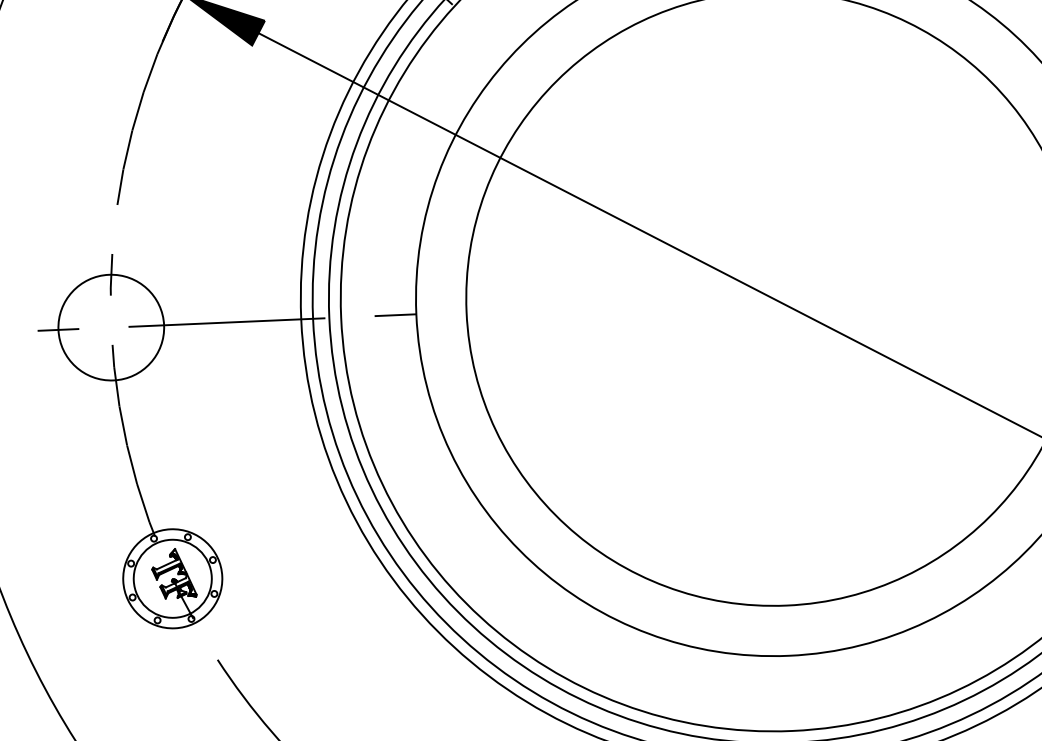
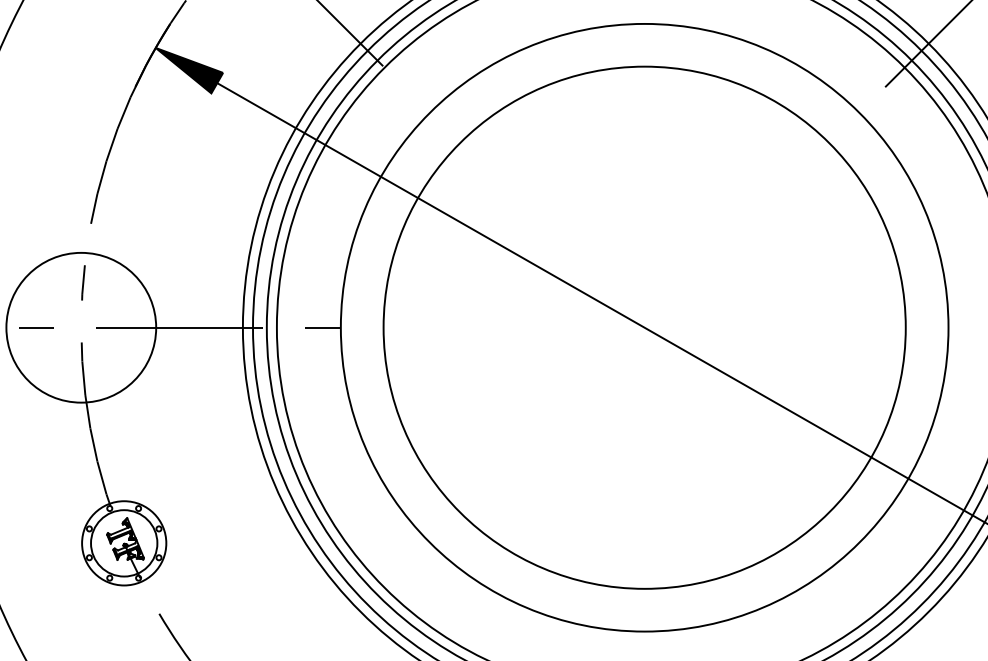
circle: (111, 327) -> (81, 327), size x1.67

